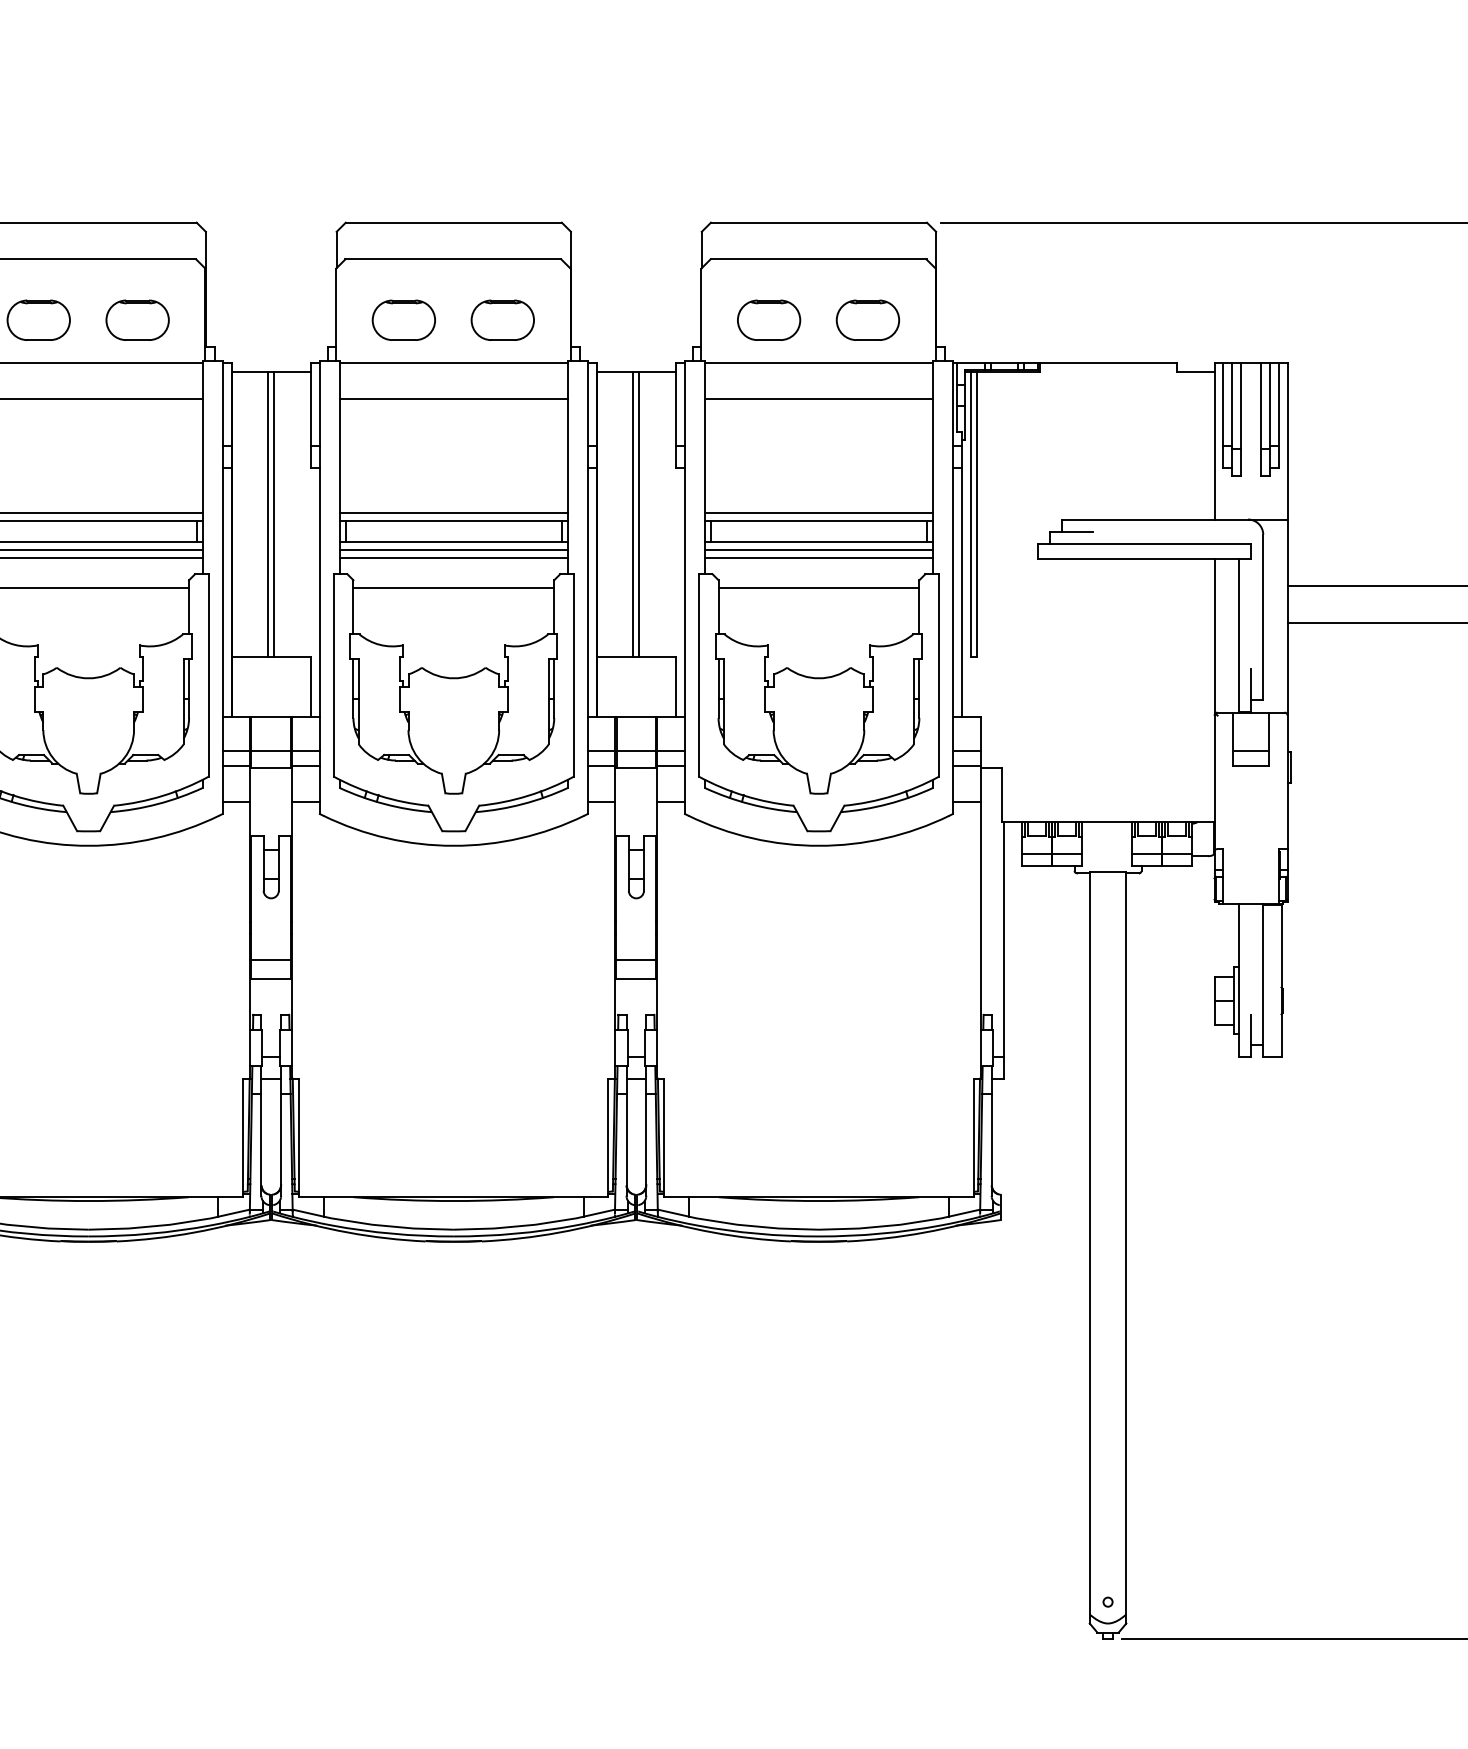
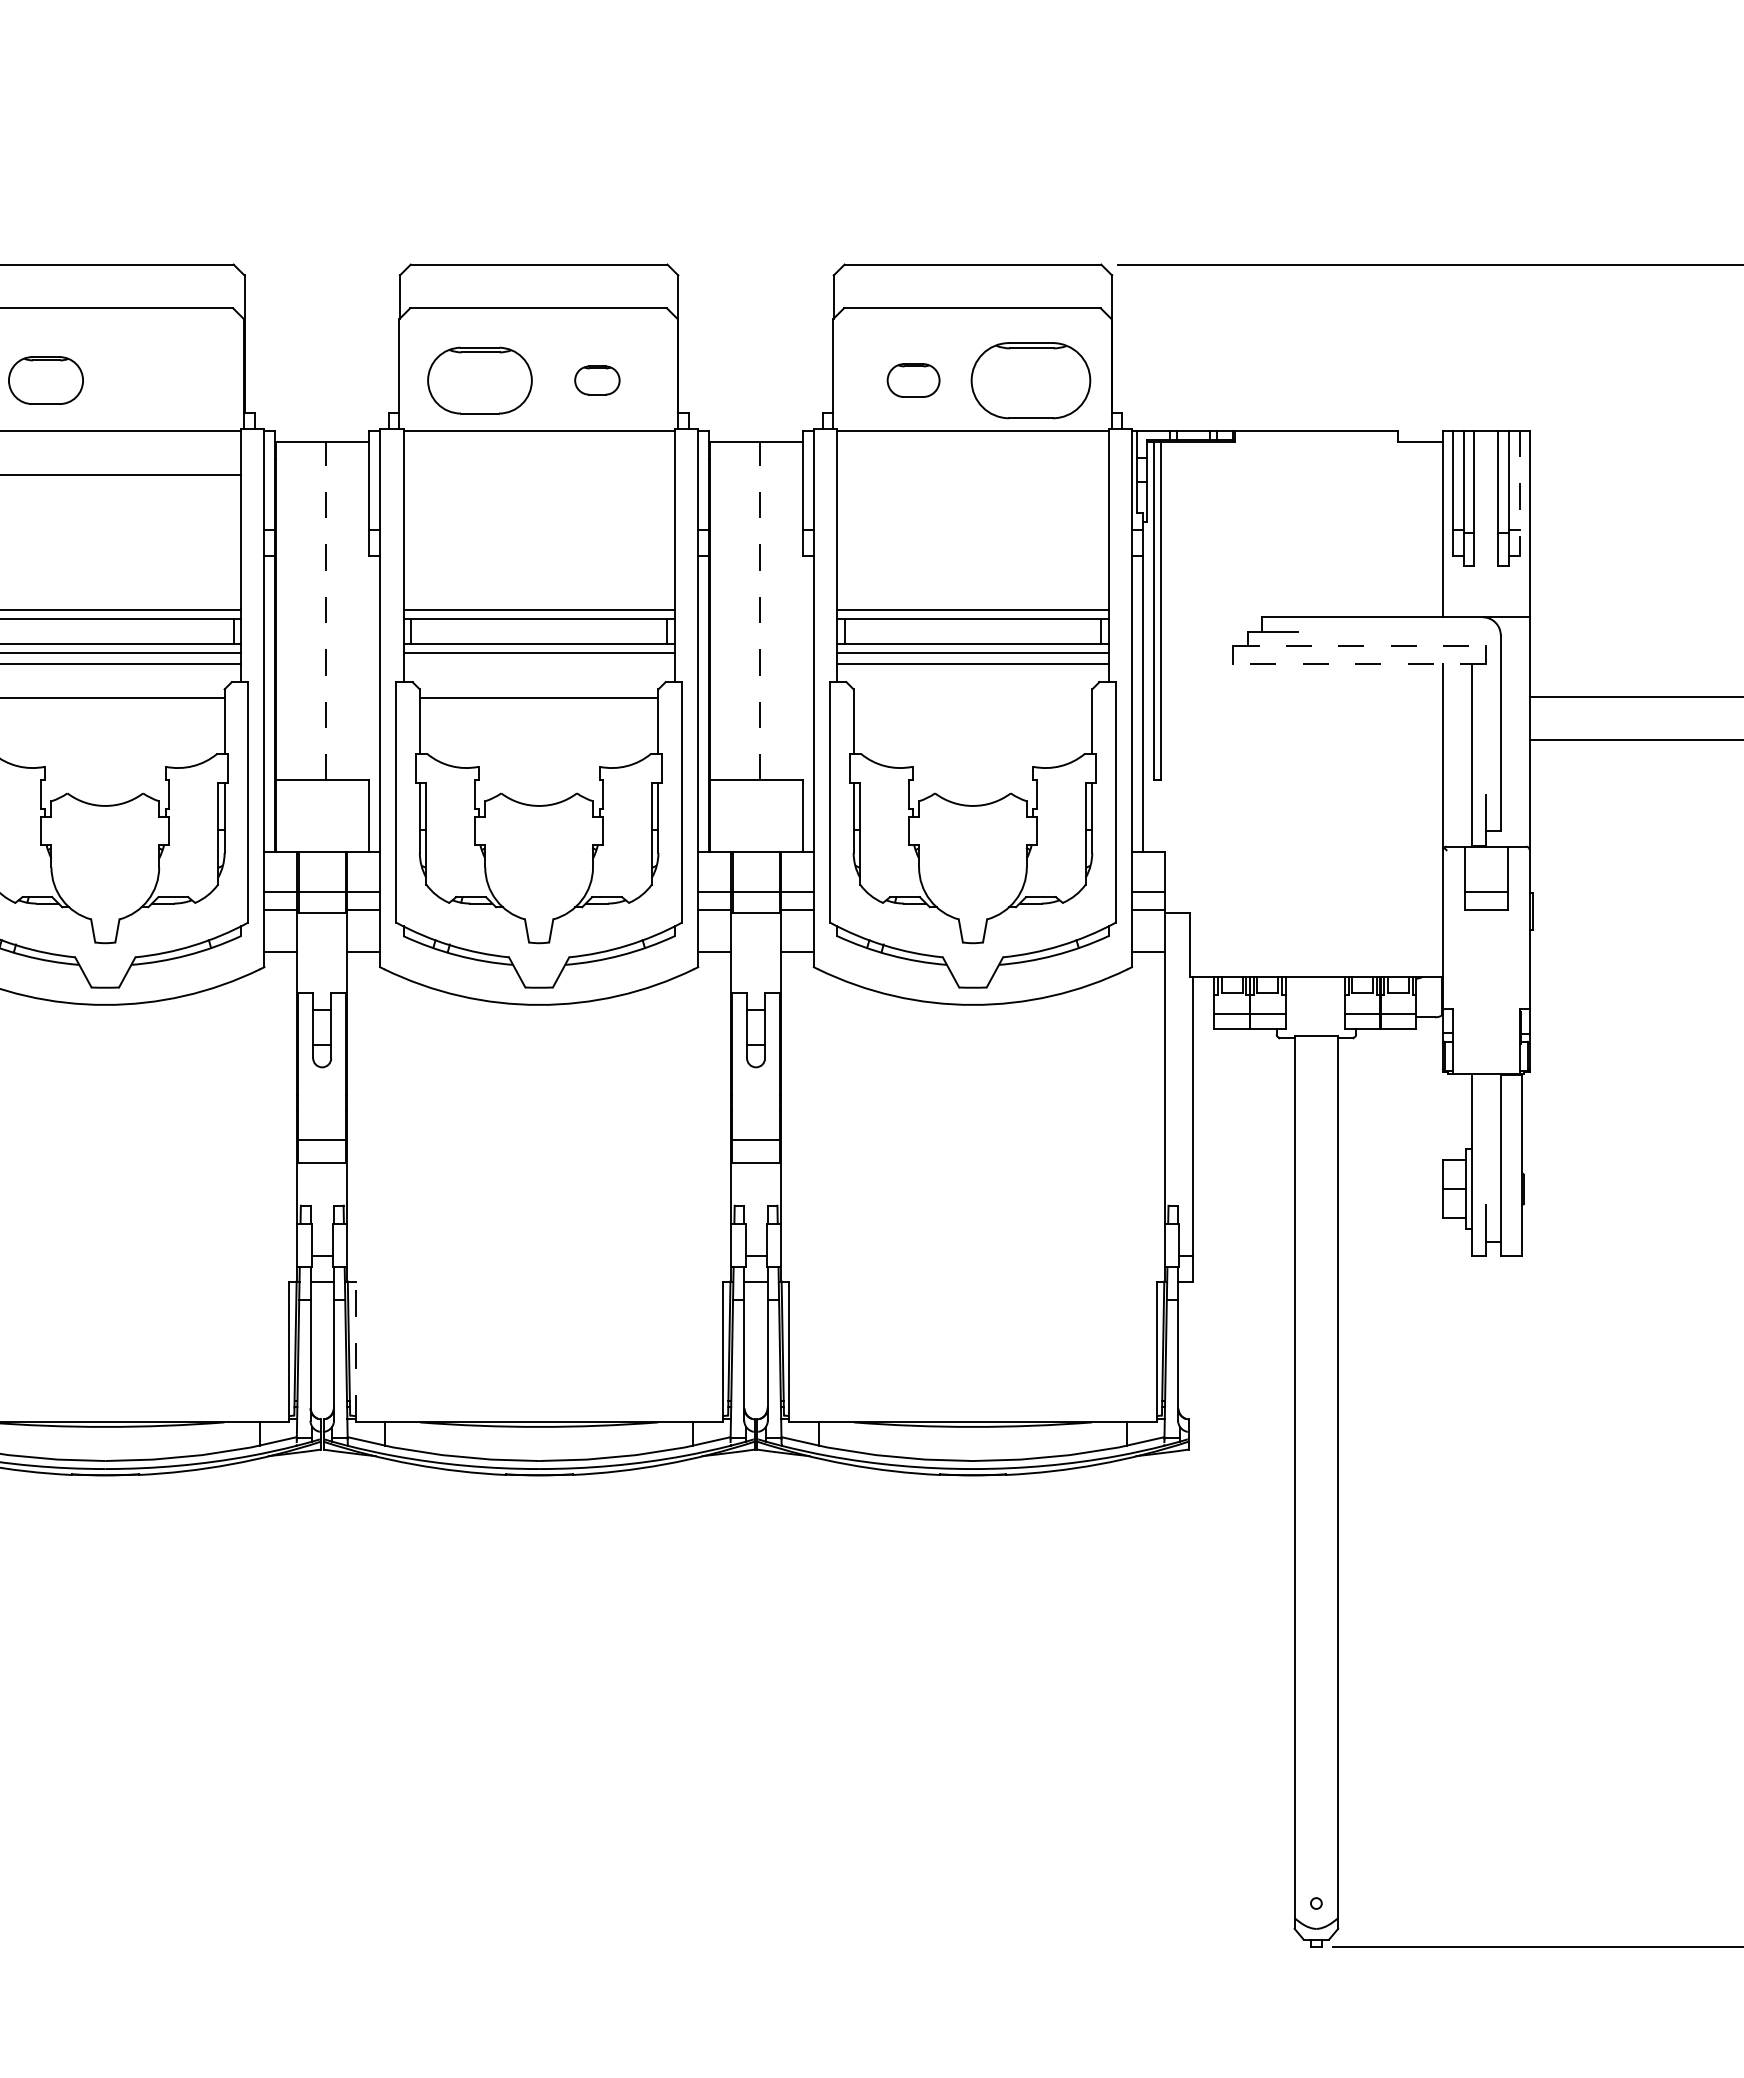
part: (137, 320) -> (163, 380), removed
part: (403, 320) -> (479, 380), size x1.4
part: (502, 320) -> (597, 380), size x0.6
part: (768, 320) -> (913, 380), size x0.7
part: (868, 320) -> (1031, 380), size x1.6
line: (453, 399) -> (538, 474), removed
line: (818, 399) -> (972, 474), removed
line: (1279, 415) -> (1519, 493), solid -> dashed
line: (268, 513) -> (318, 610), removed
line: (274, 513) -> (325, 610), solid -> dashed
line: (633, 513) -> (752, 610), removed
line: (639, 513) -> (759, 610), solid -> dashed
line: (1144, 544) -> (1359, 646), solid -> dashed
line: (453, 558) -> (538, 663), removed
line: (1144, 559) -> (1359, 664), solid -> dashed
line: (818, 587) -> (972, 698), removed
line: (299, 1137) -> (355, 1351), solid -> dashed

